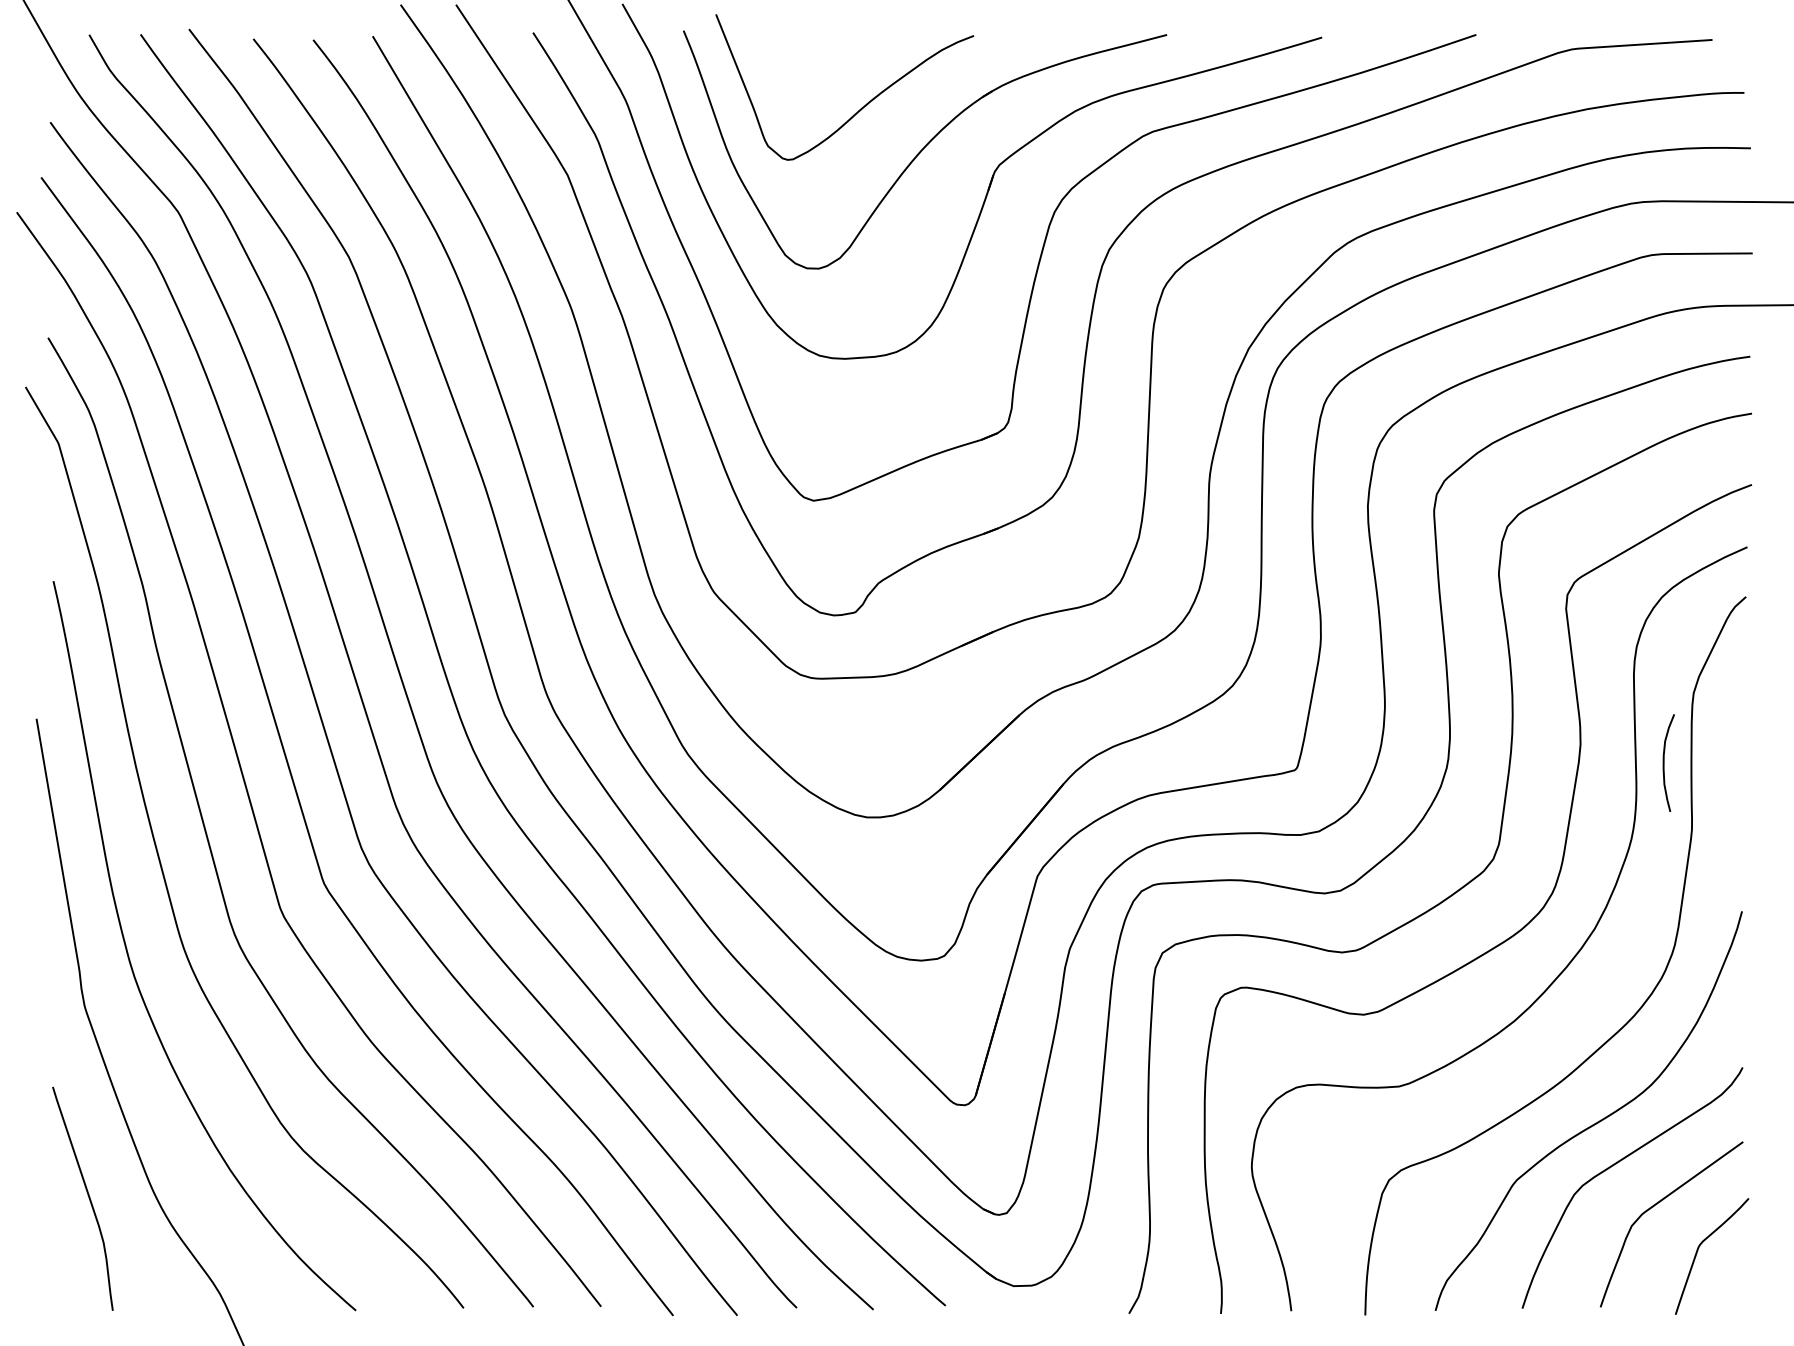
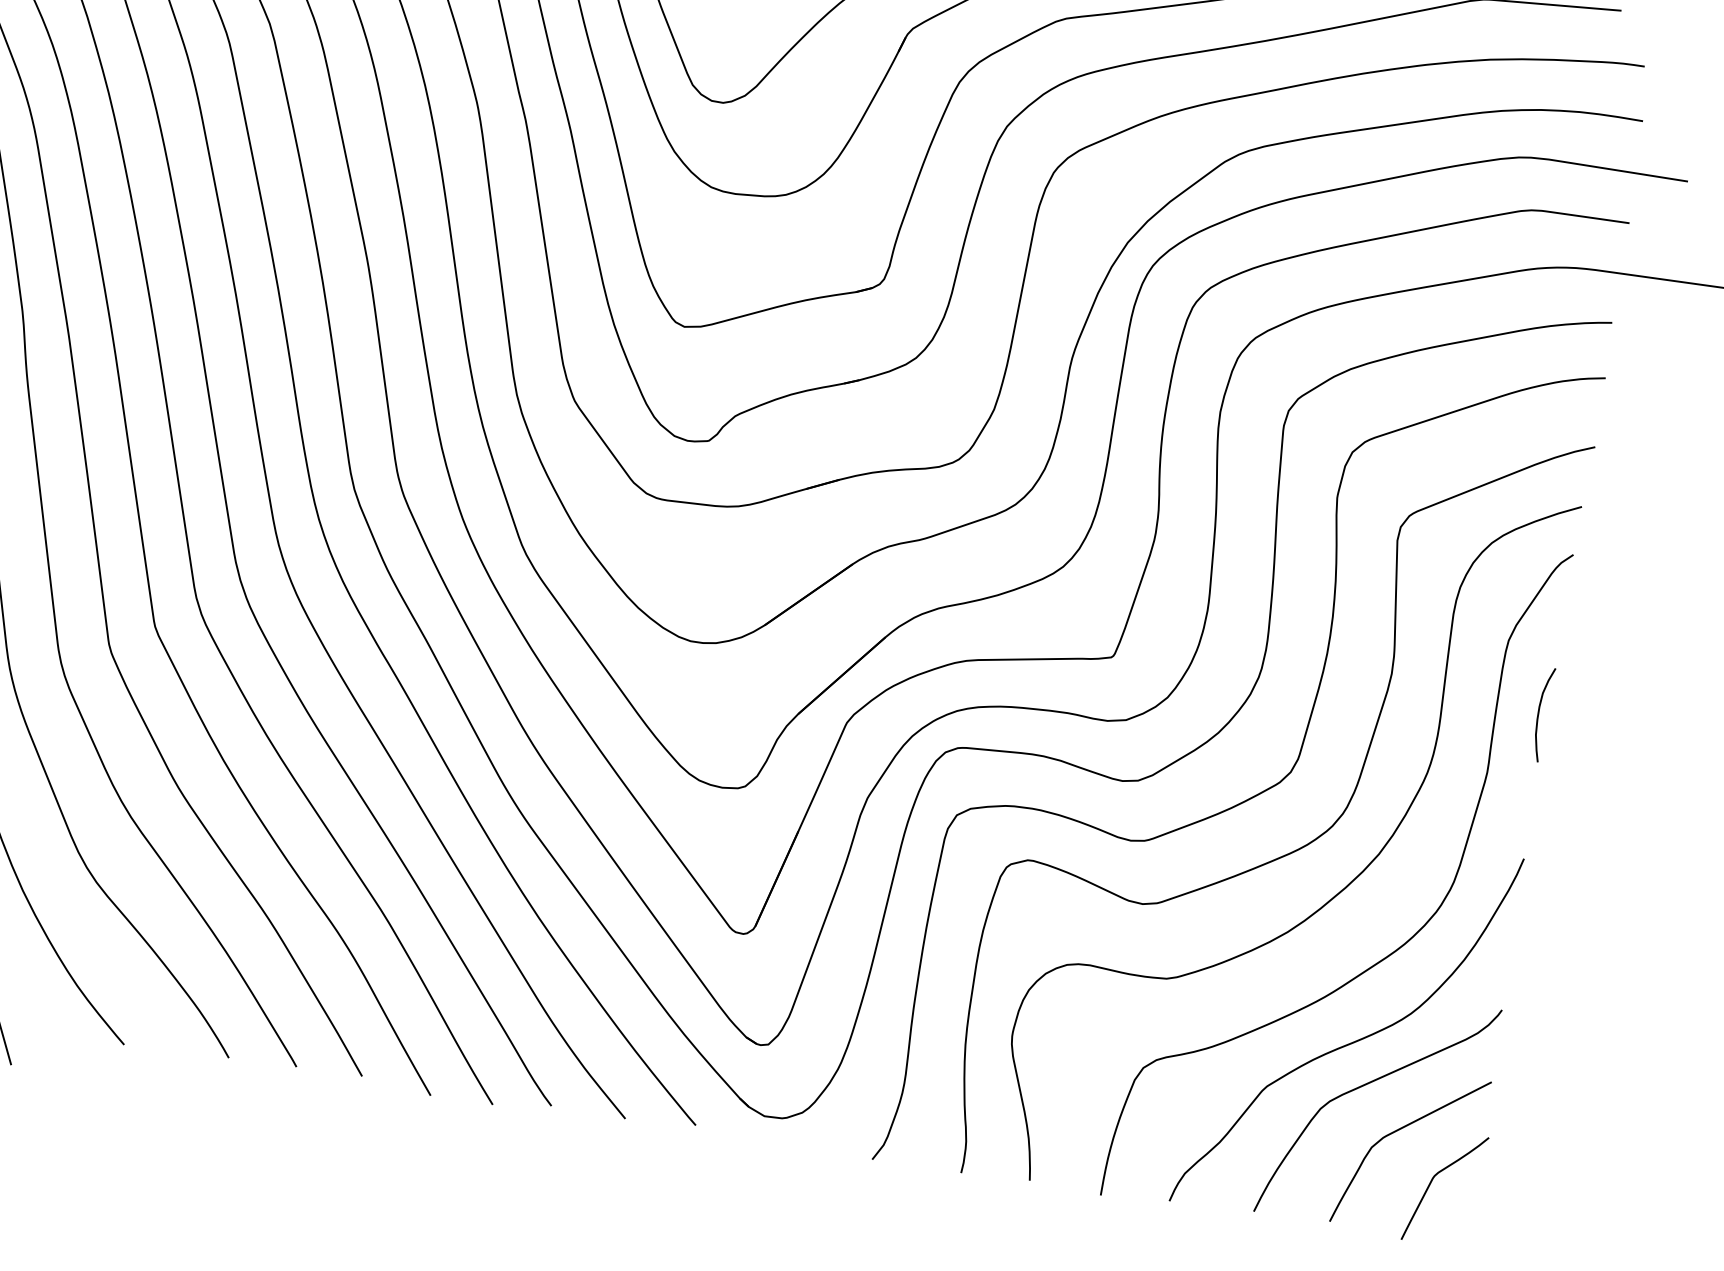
curve: (1664, 762) -> (1539, 713), moved

